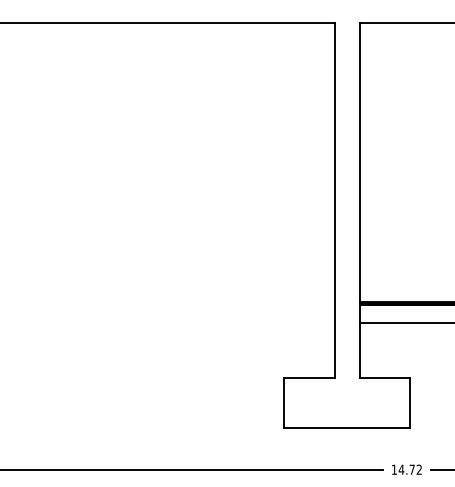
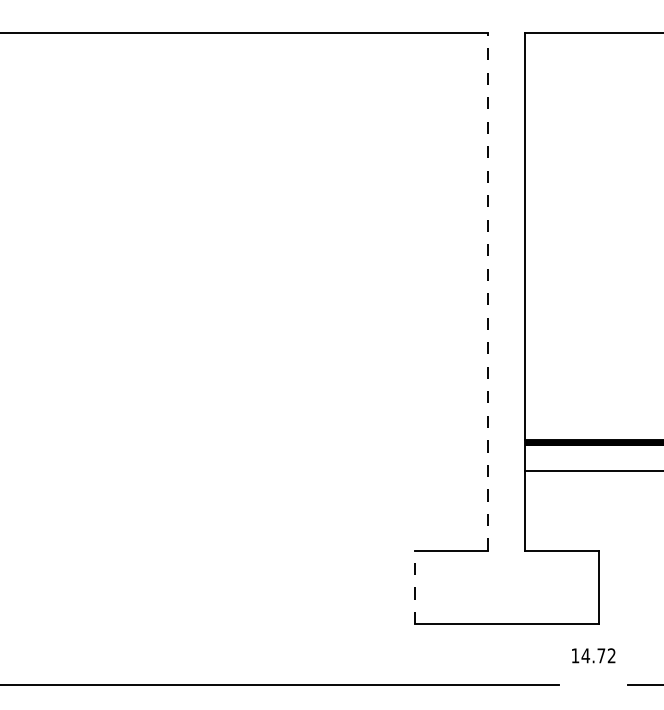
line: (334, 199) -> (488, 290), solid -> dashed
line: (284, 402) -> (415, 586), solid -> dashed
text: (406, 469) -> (593, 655), moved

